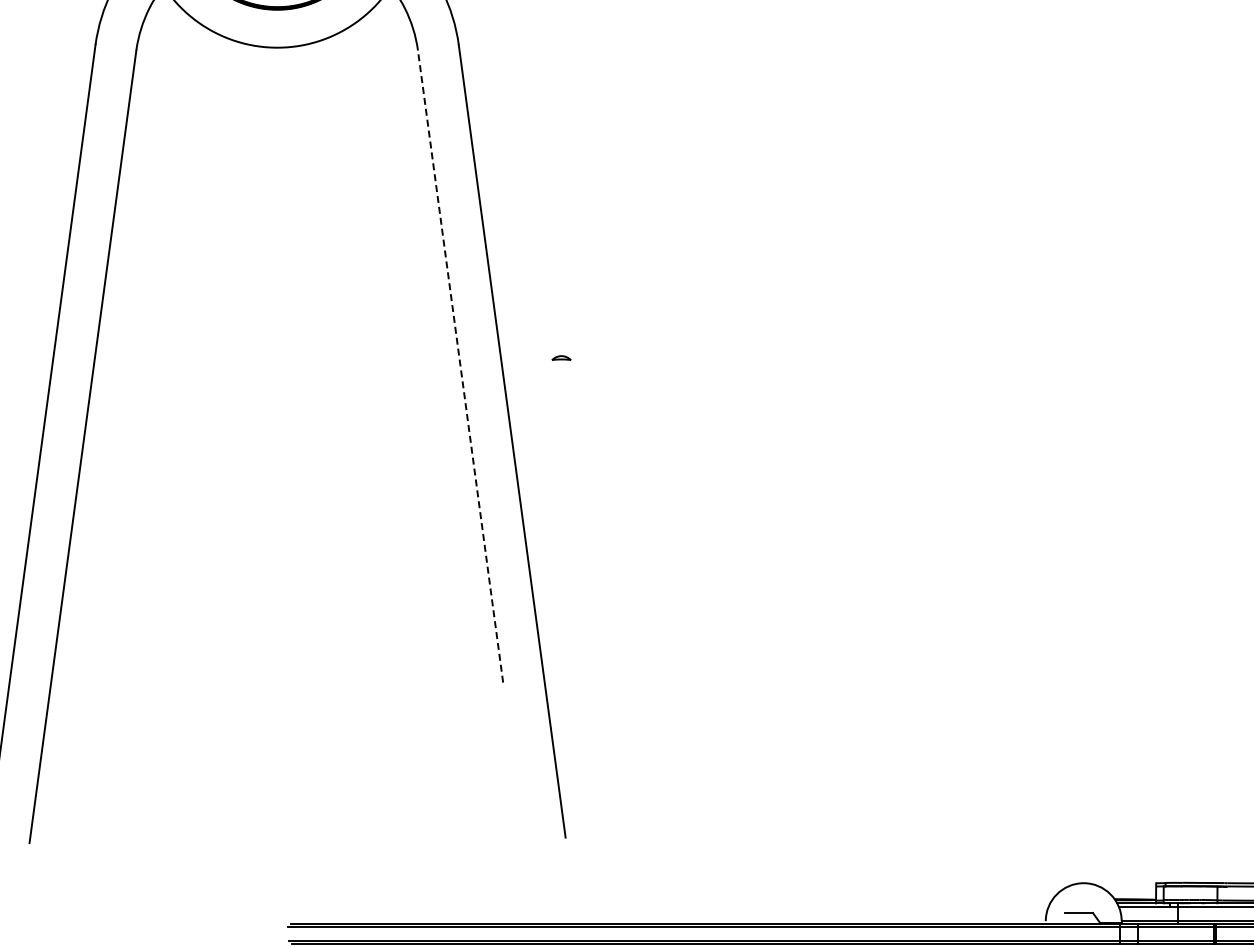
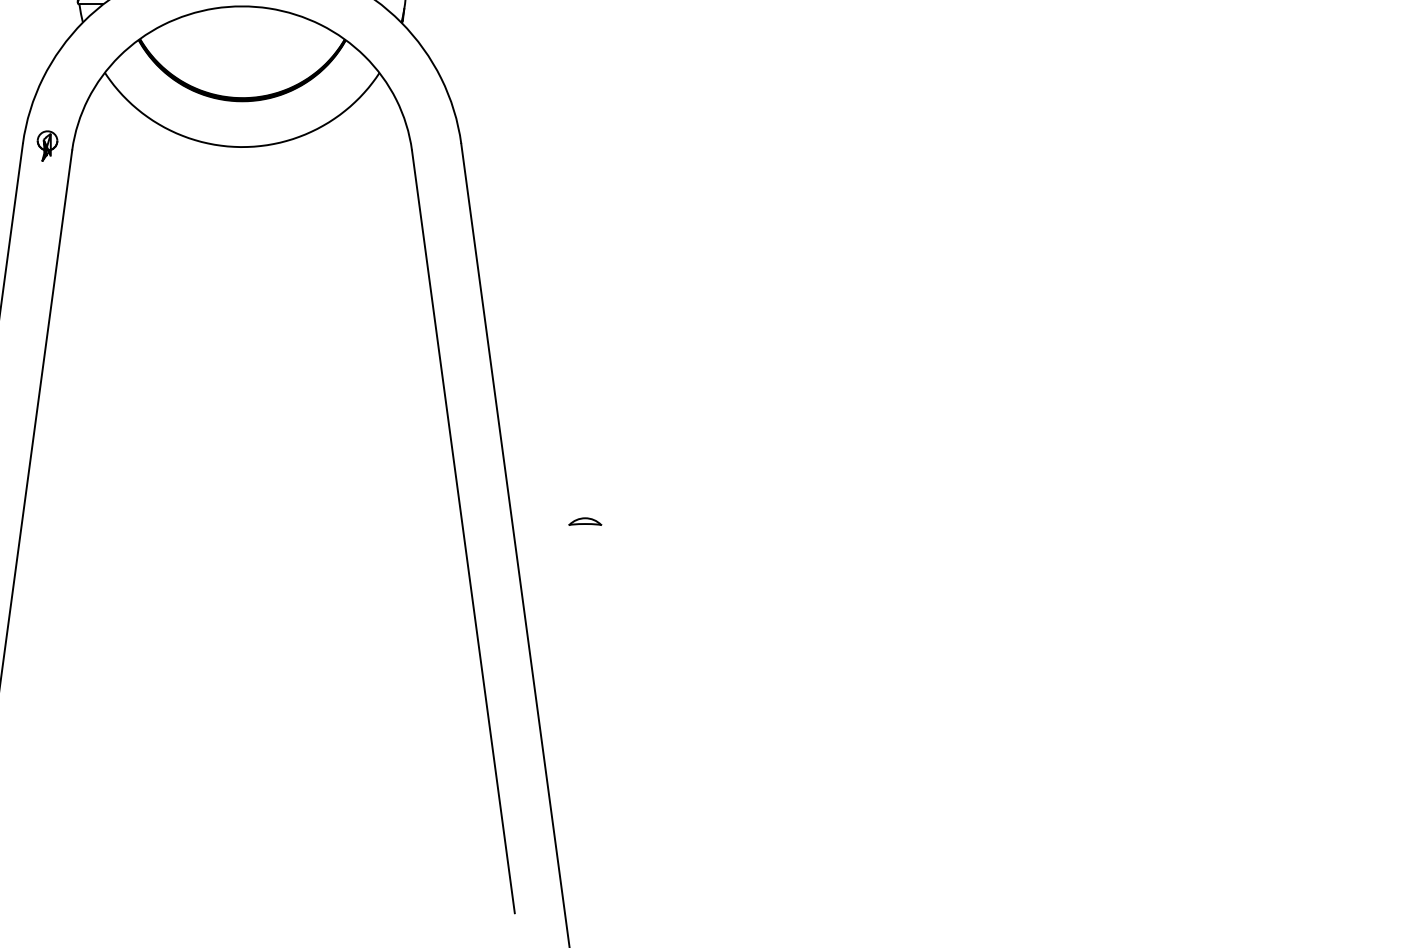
part: (115, 46) -> (47, 145), added
part: (561, 357) -> (585, 520), size x1.43
line: (460, 366) -> (463, 531), dashed -> solid

